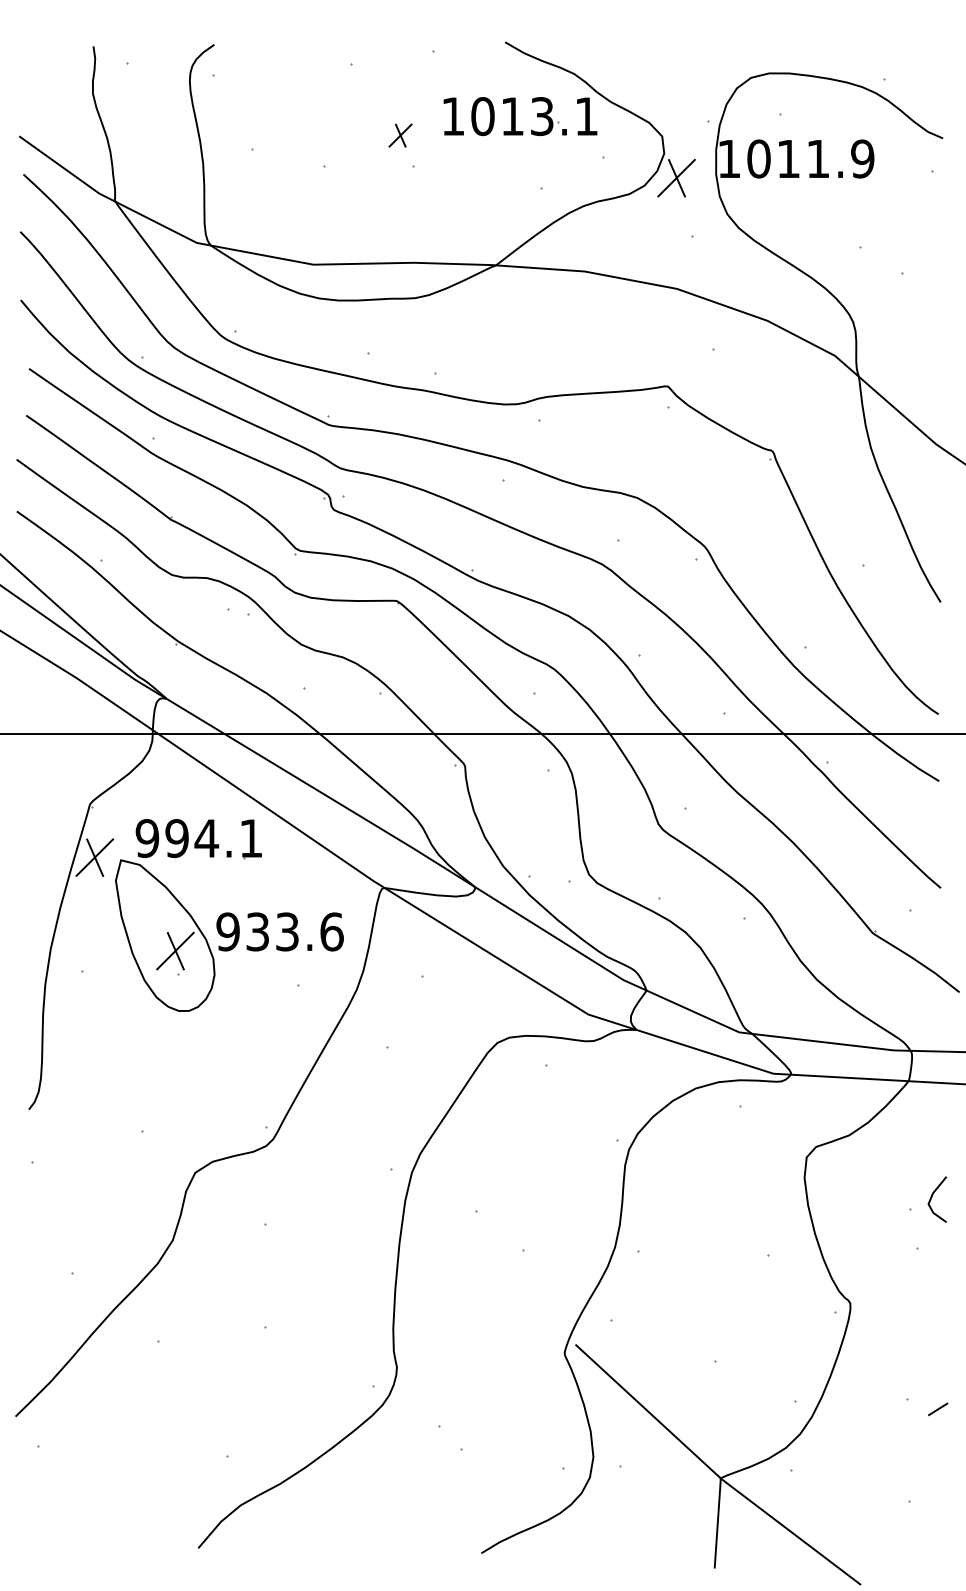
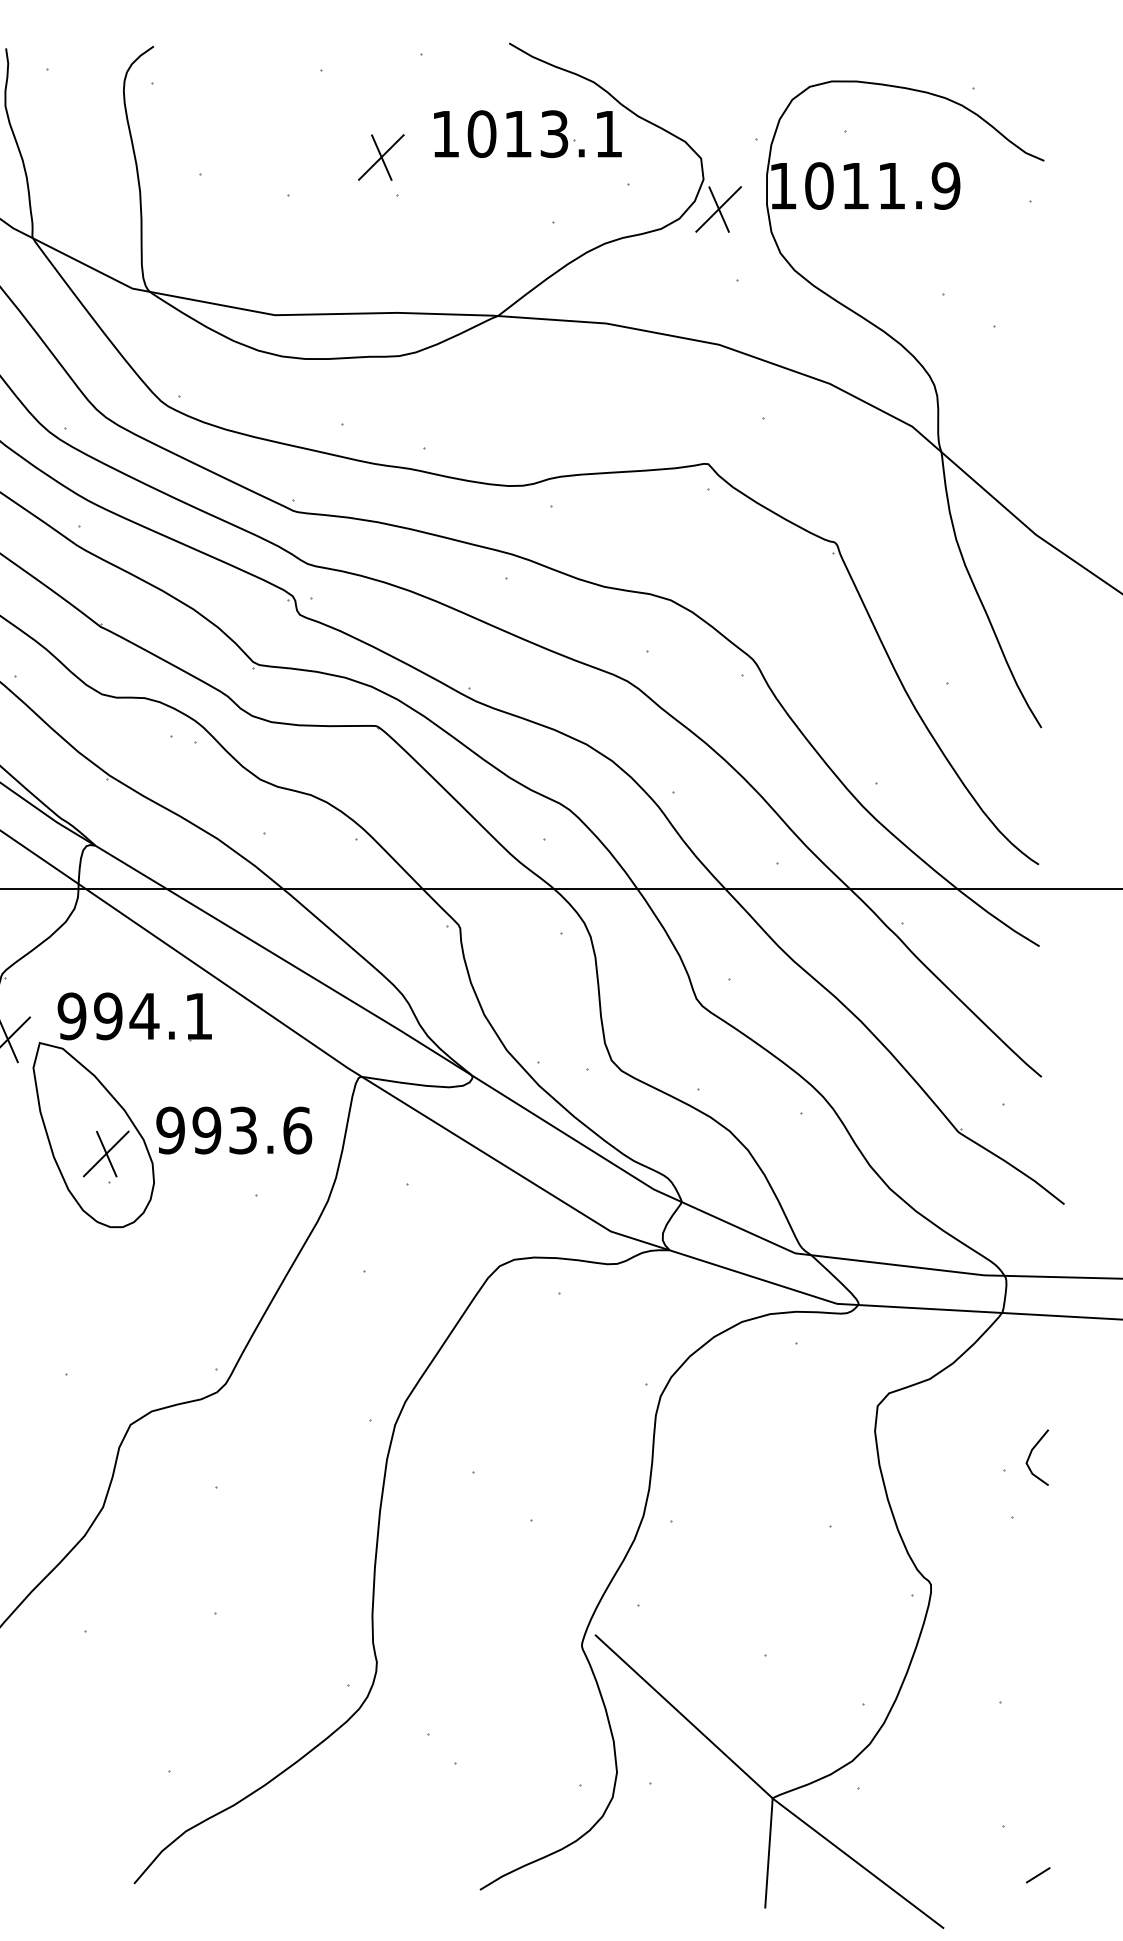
part: (400, 135) -> (381, 157), size x1.67
text: (257, 931) -> (206, 1130), 933.6 -> 993.6
line: (938, 1409) -> (1038, 1875), moved

